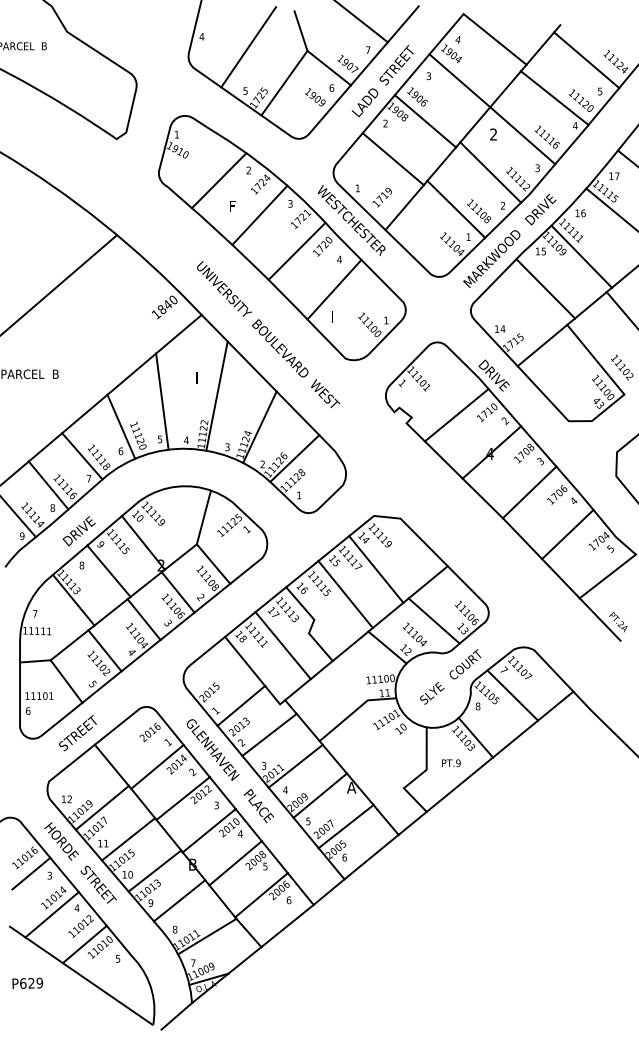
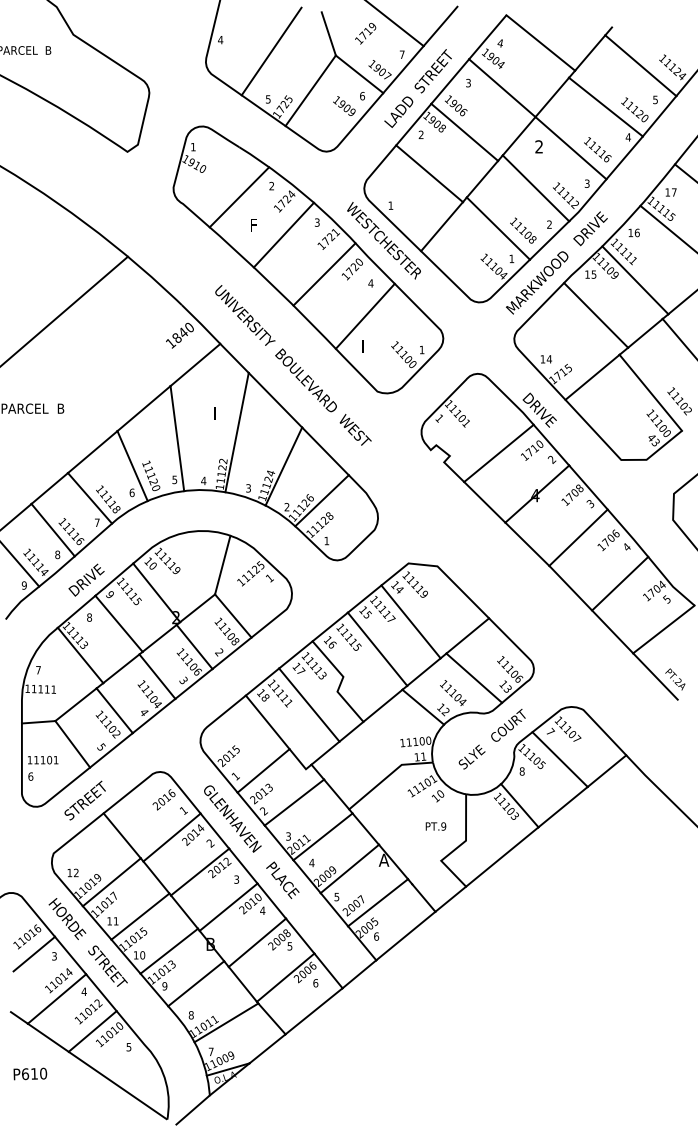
text: (382, 197) -> (365, 33), moved
text: (450, 763) -> (435, 826), moved
text: (35, 982) -> (38, 1073), P629 -> P610

